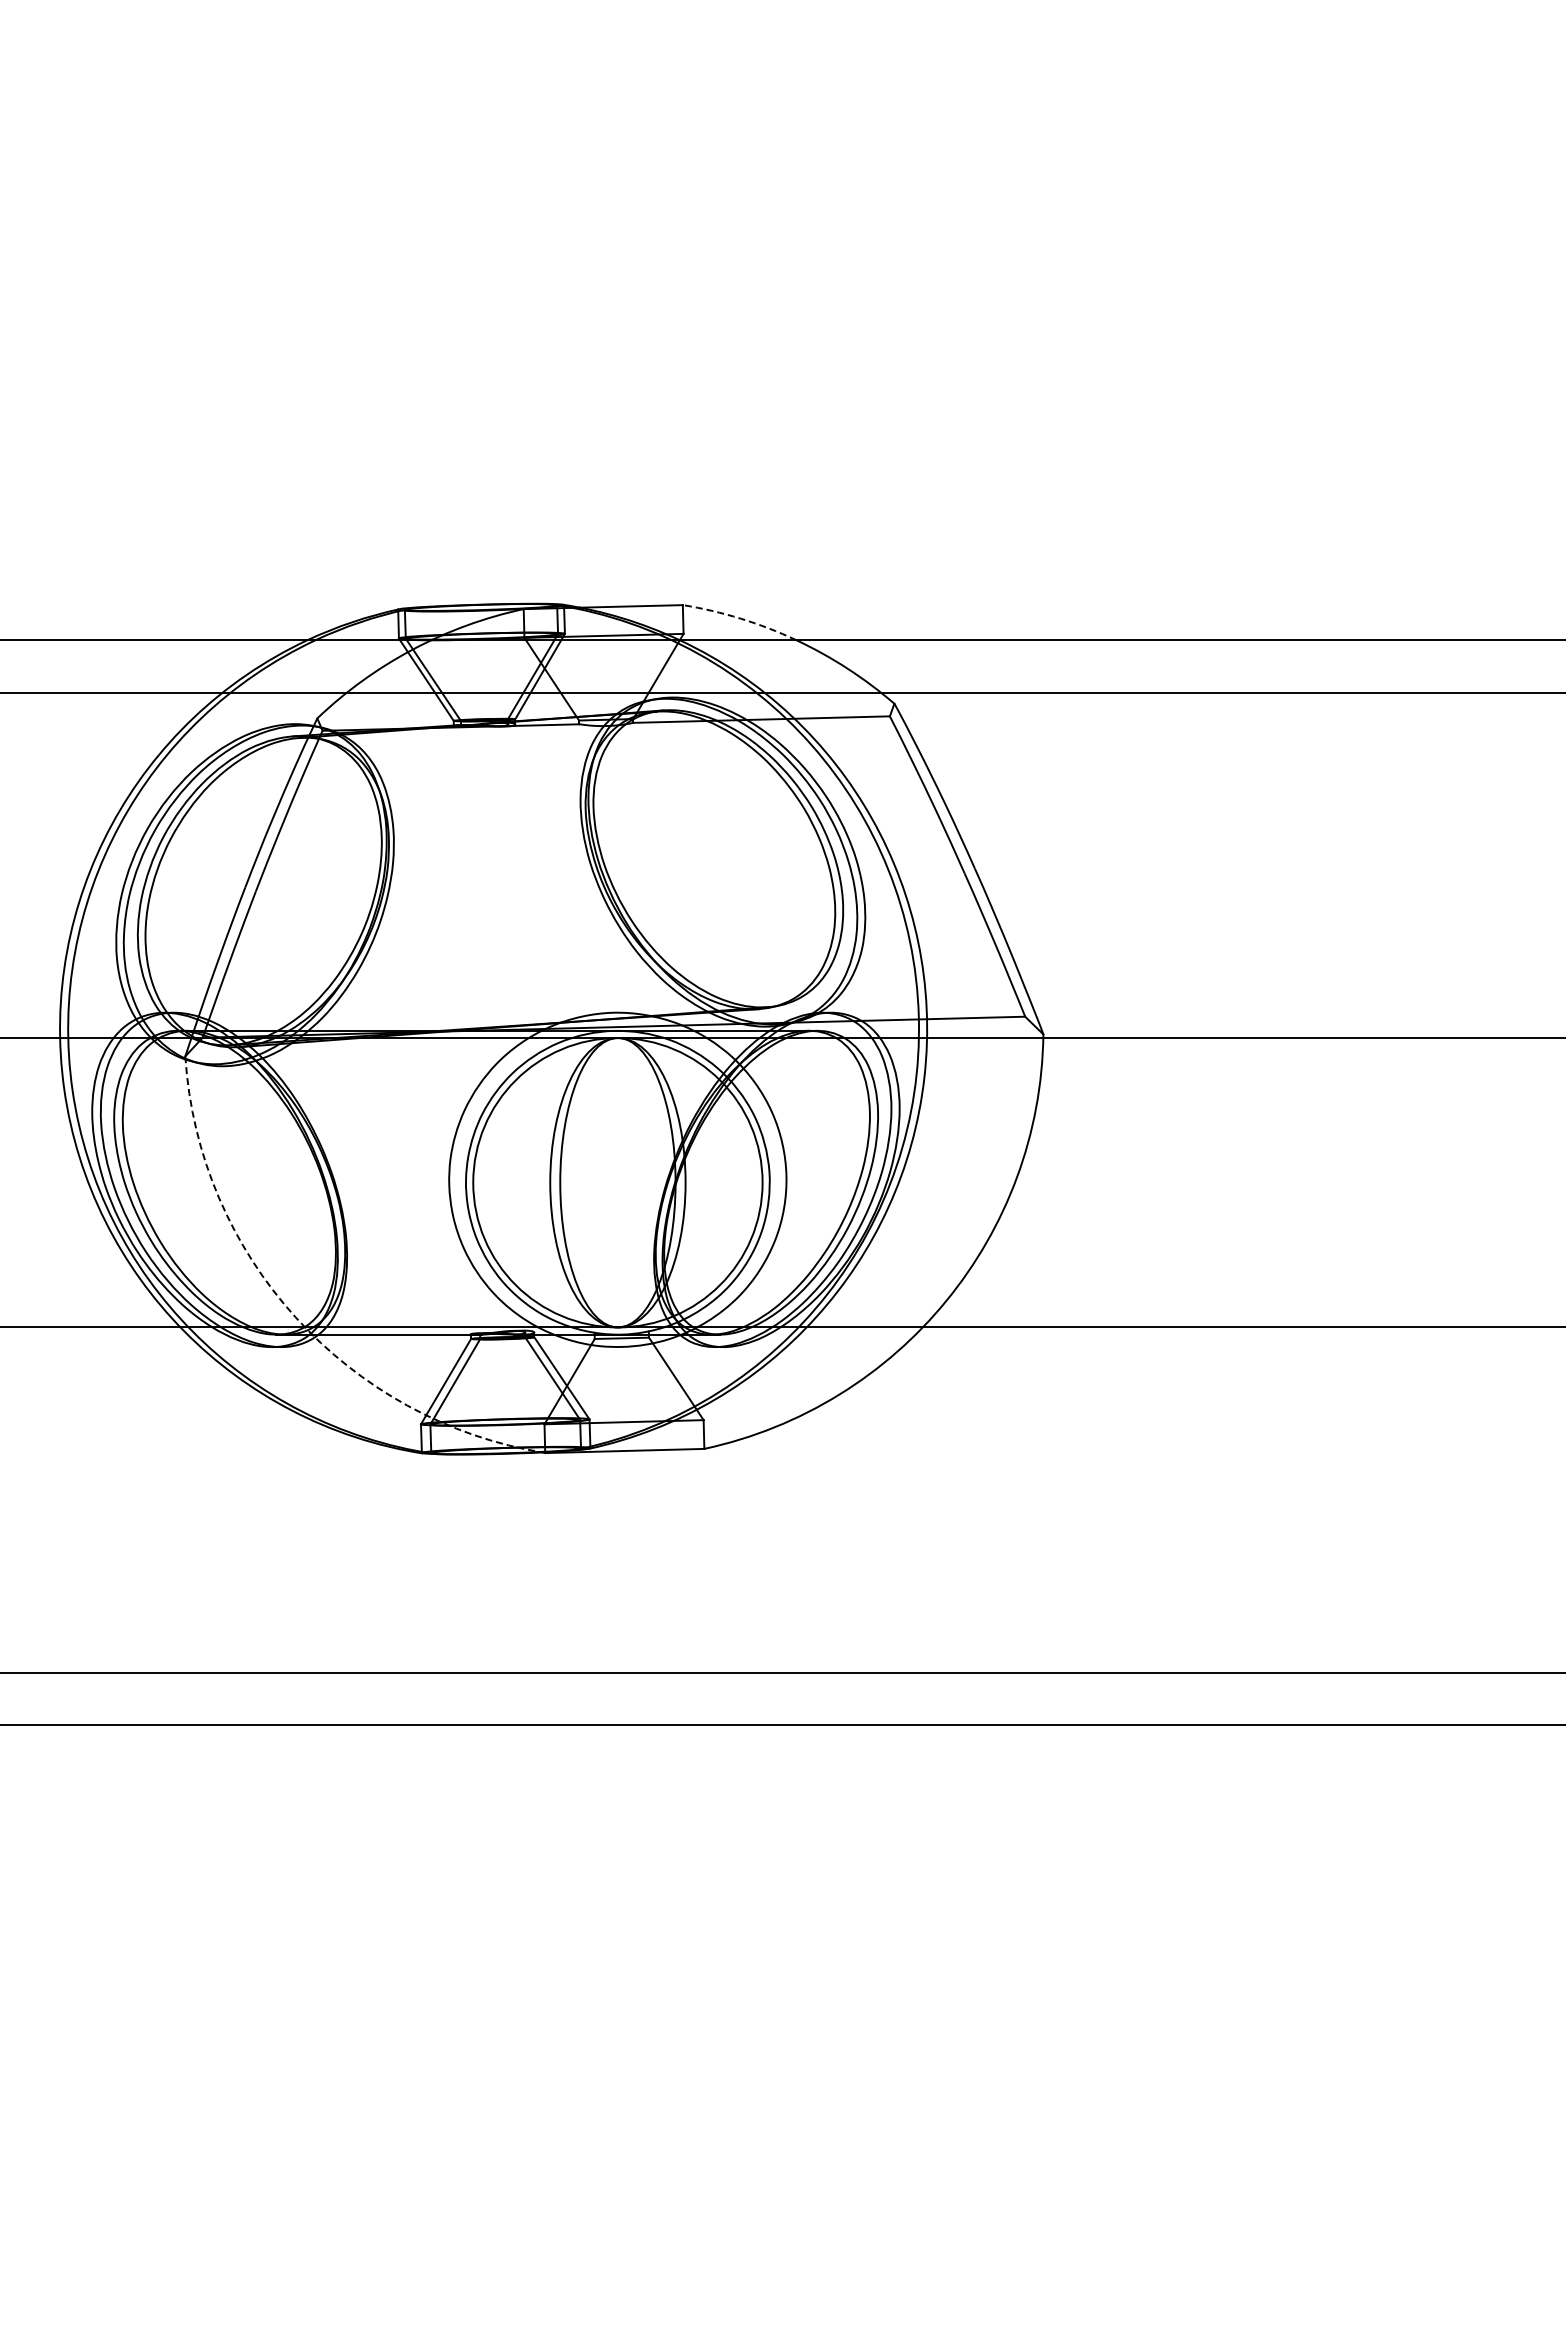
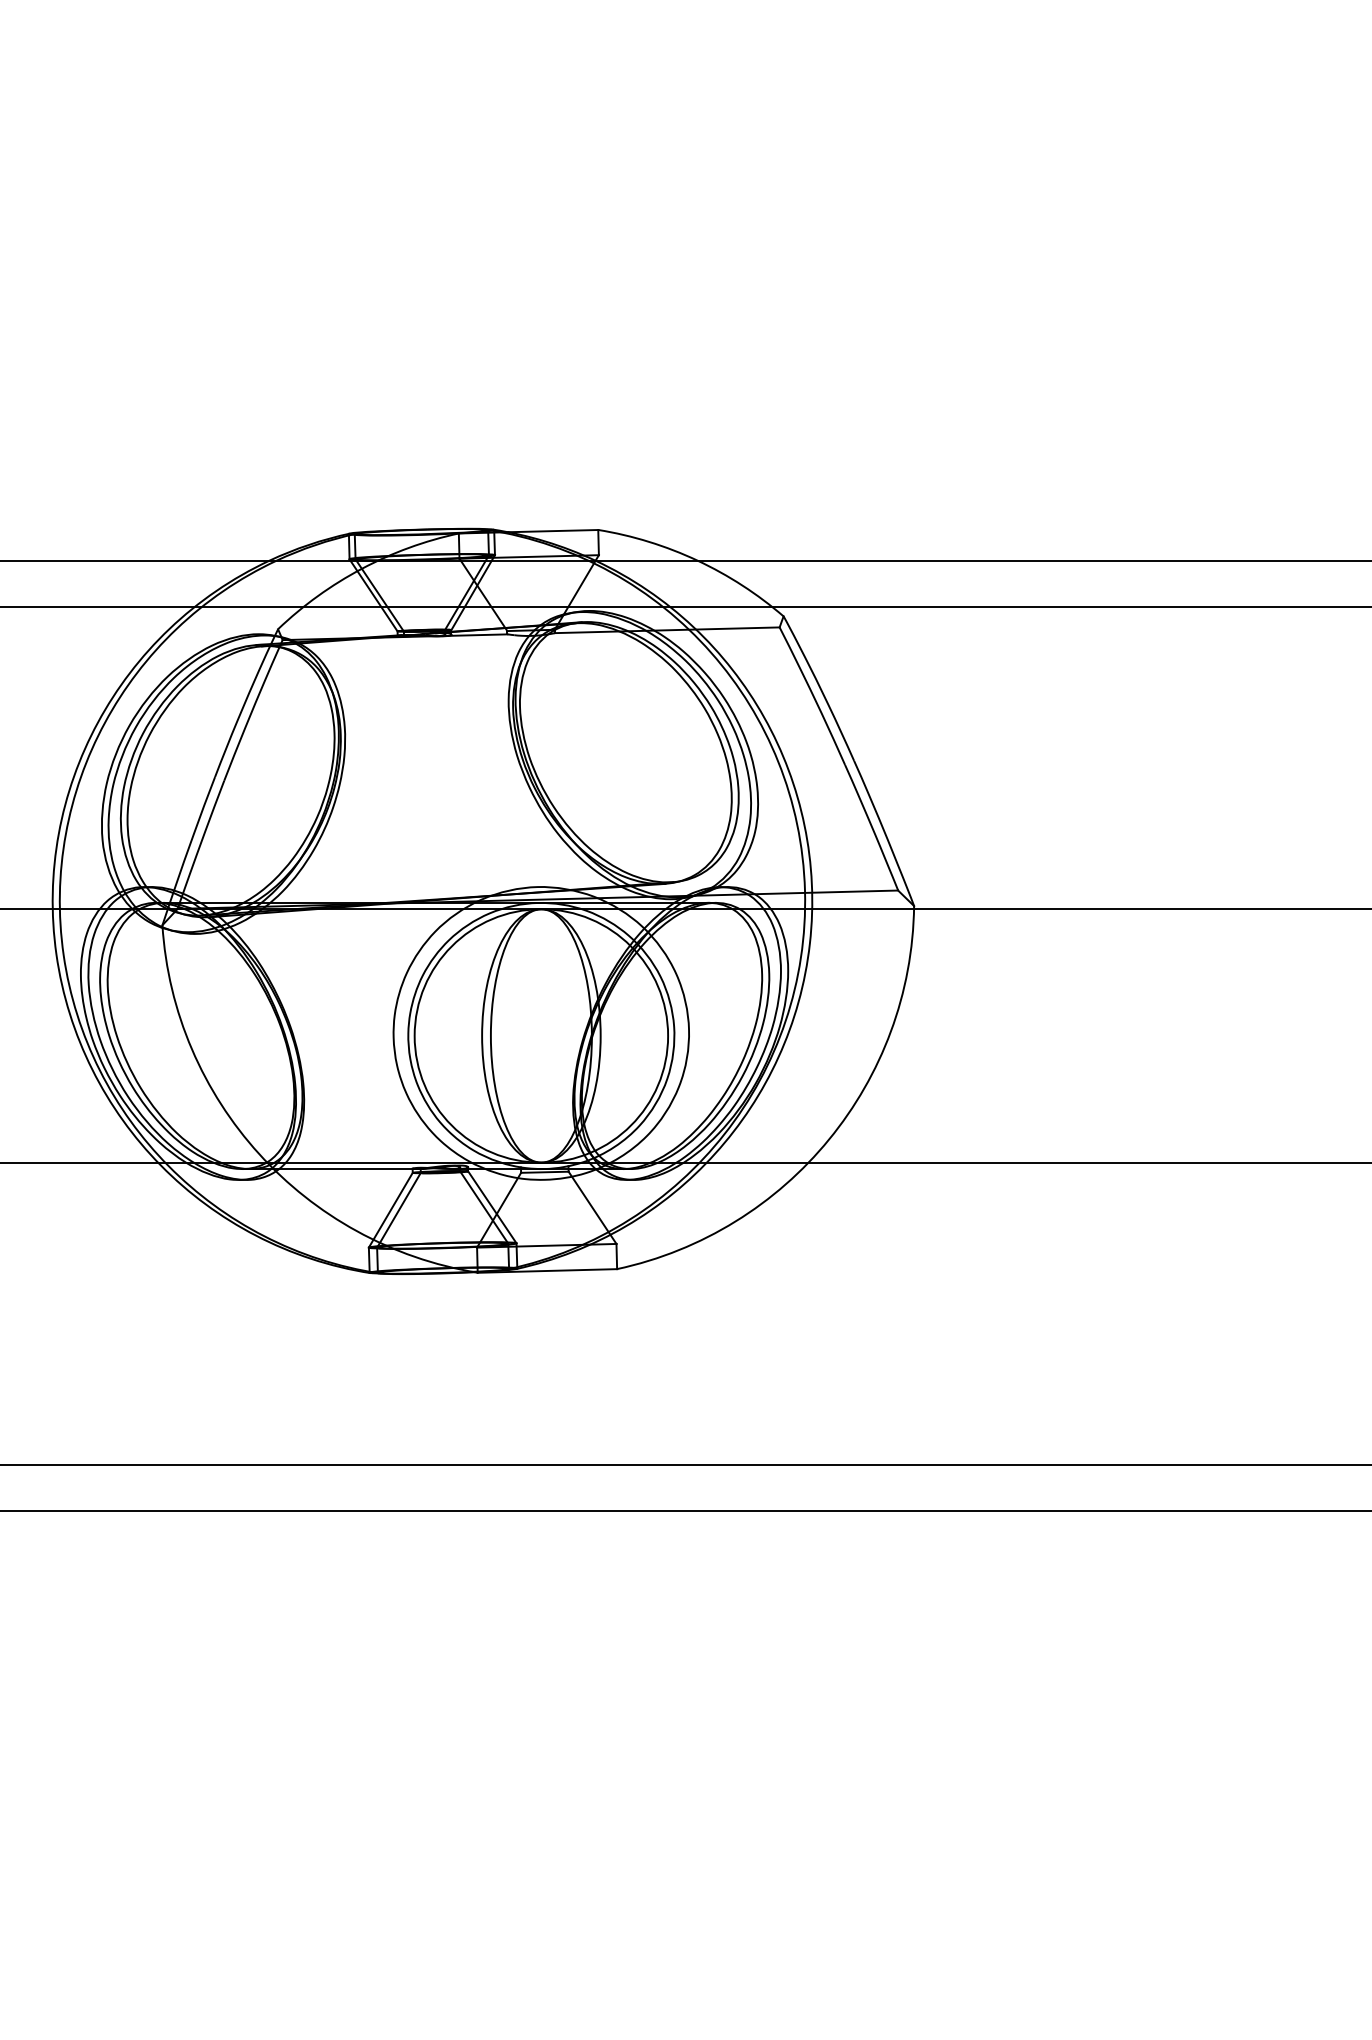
arc: (740, 618) -> (648, 541), dashed -> solid
arc: (295, 1317) -> (258, 1154), dashed -> solid

